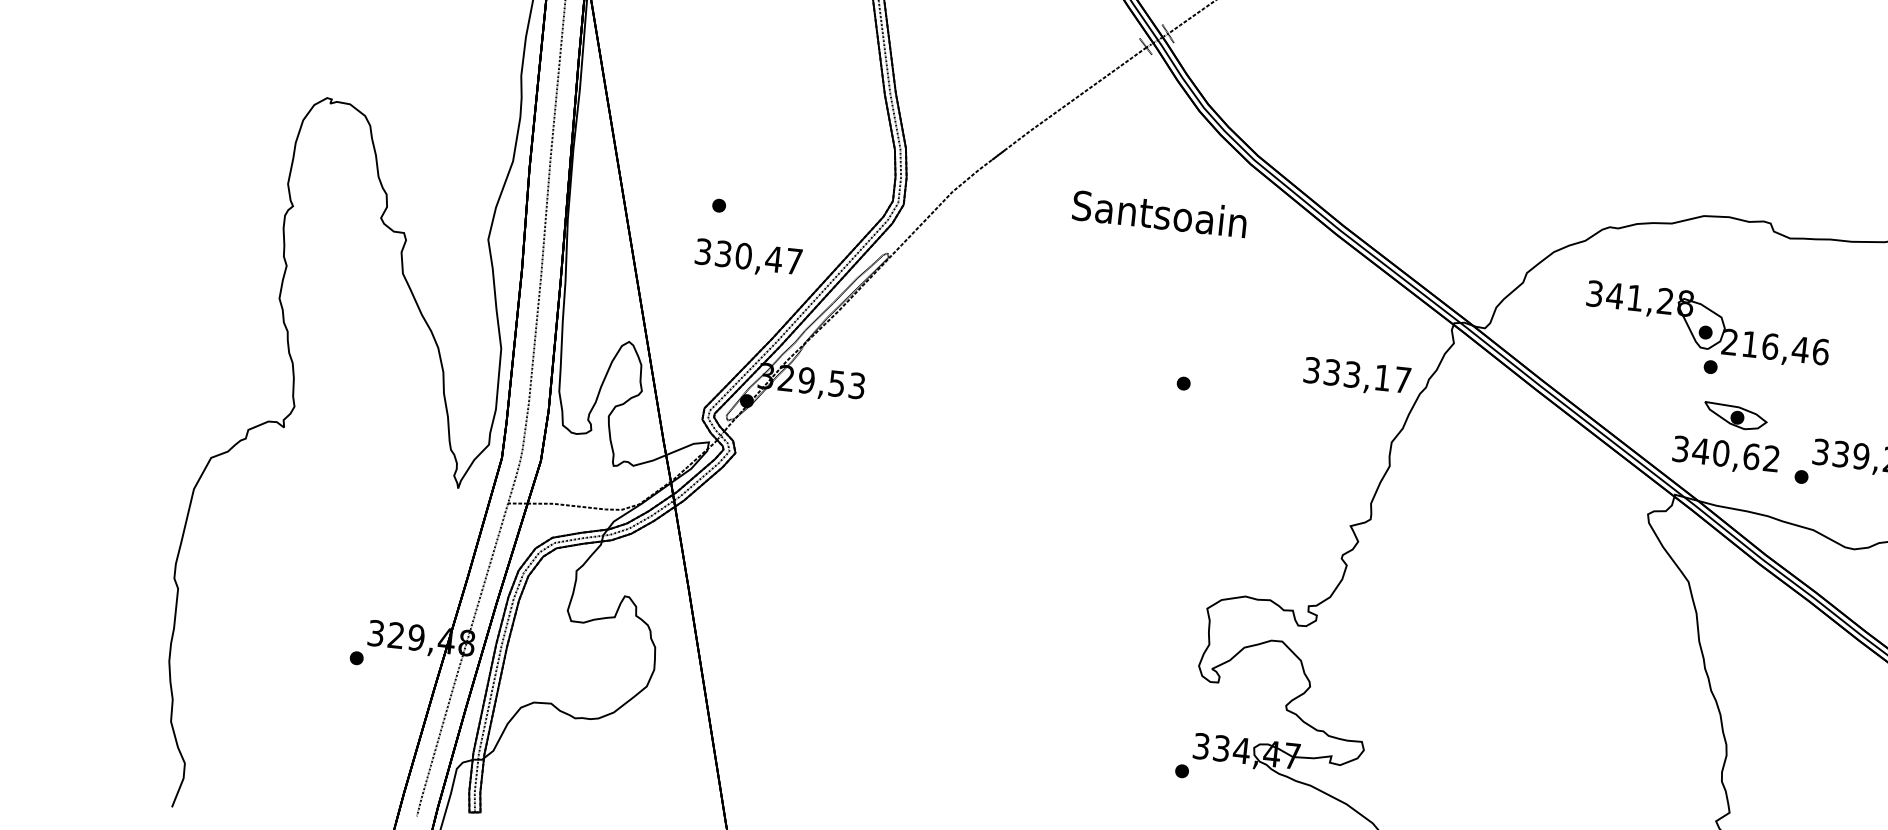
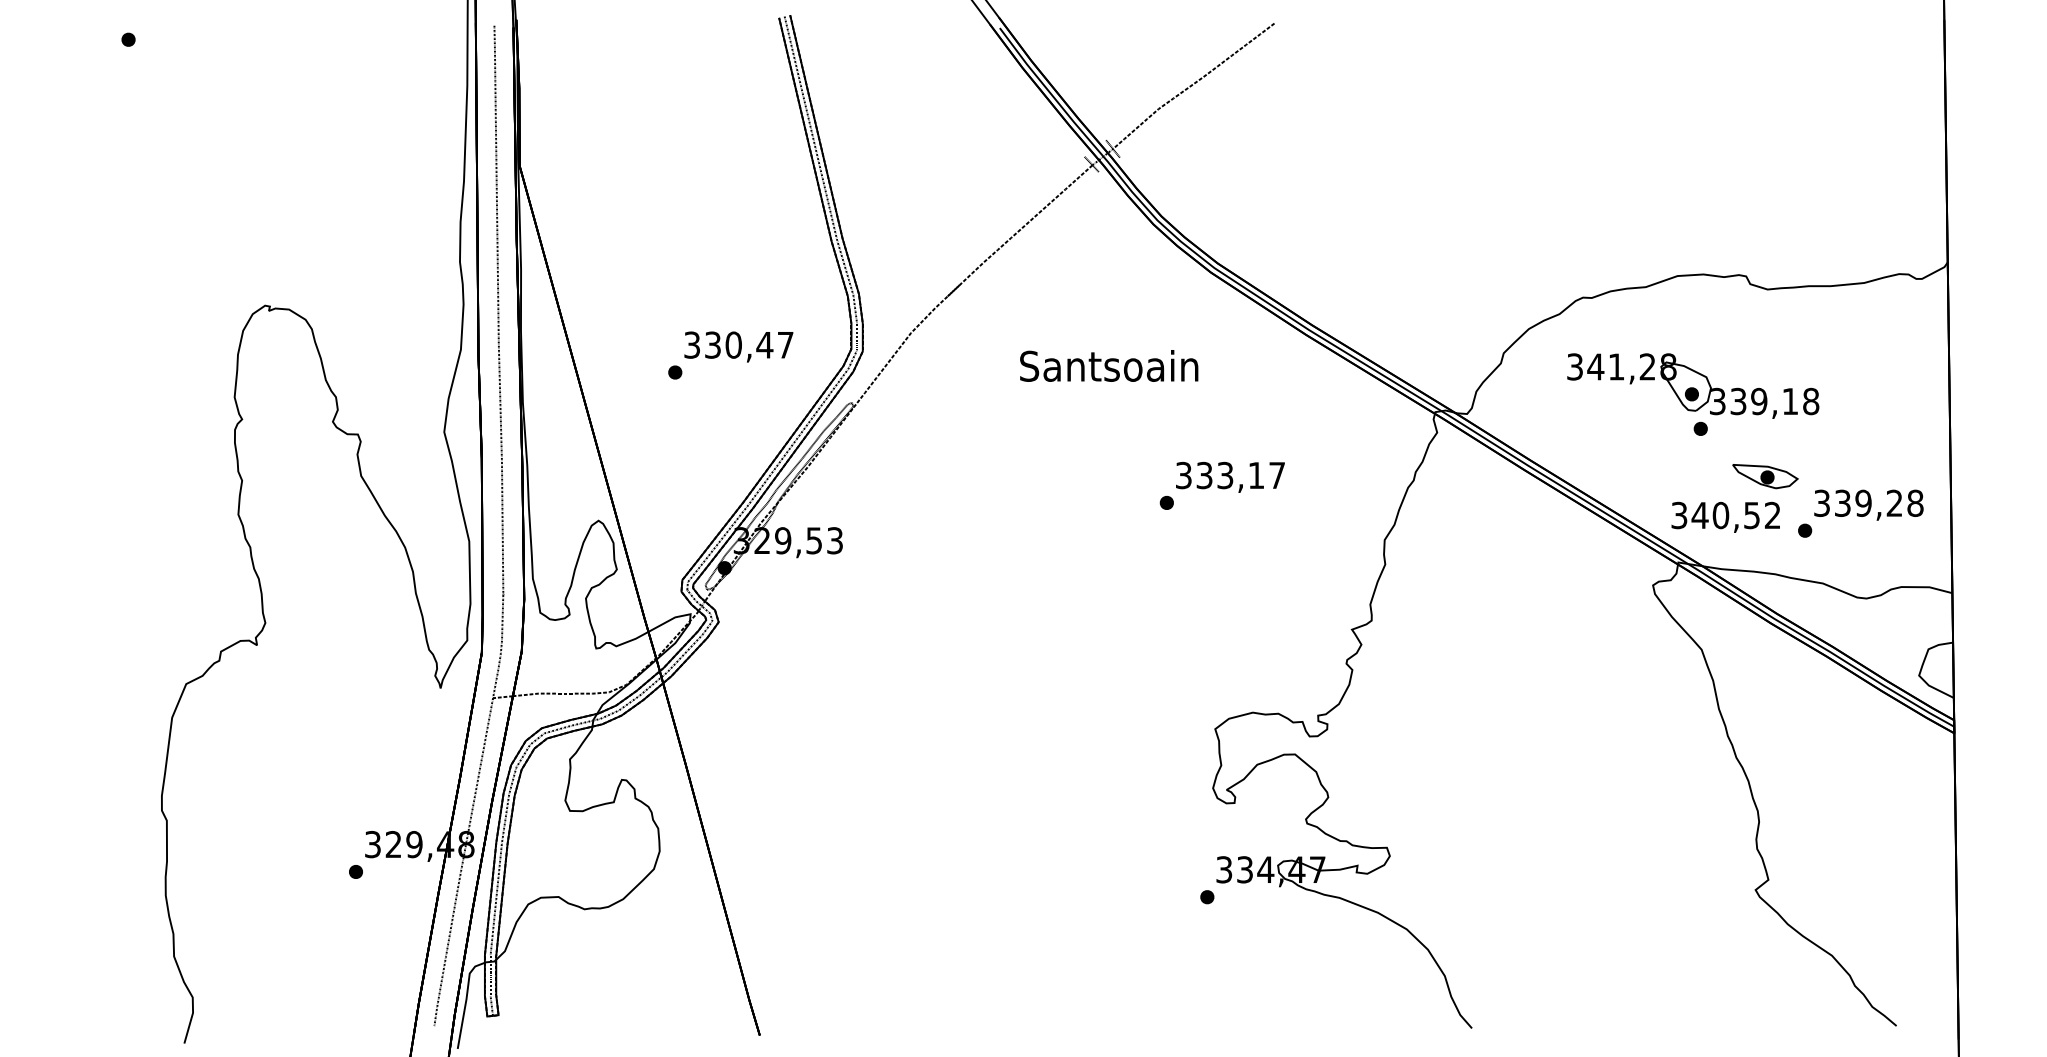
text: (1160, 213) -> (1109, 365), moved
text: (748, 257) -> (738, 346), moved
text: (1775, 347) -> (1764, 401), 216,46 -> 339,18
text: (1357, 376) -> (1230, 476), moved
part: (1735, 416) -> (1765, 476), moved
text: (1751, 456) -> (1752, 515), 340,62 -> 340,52

